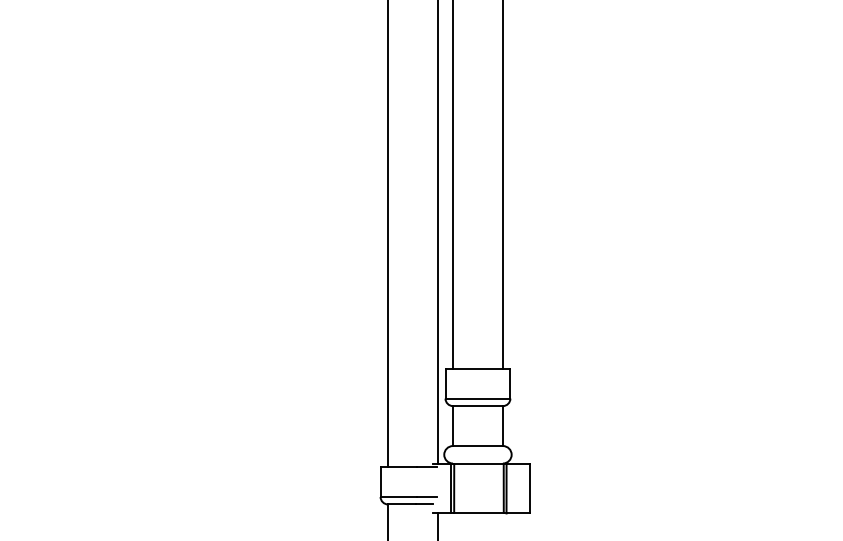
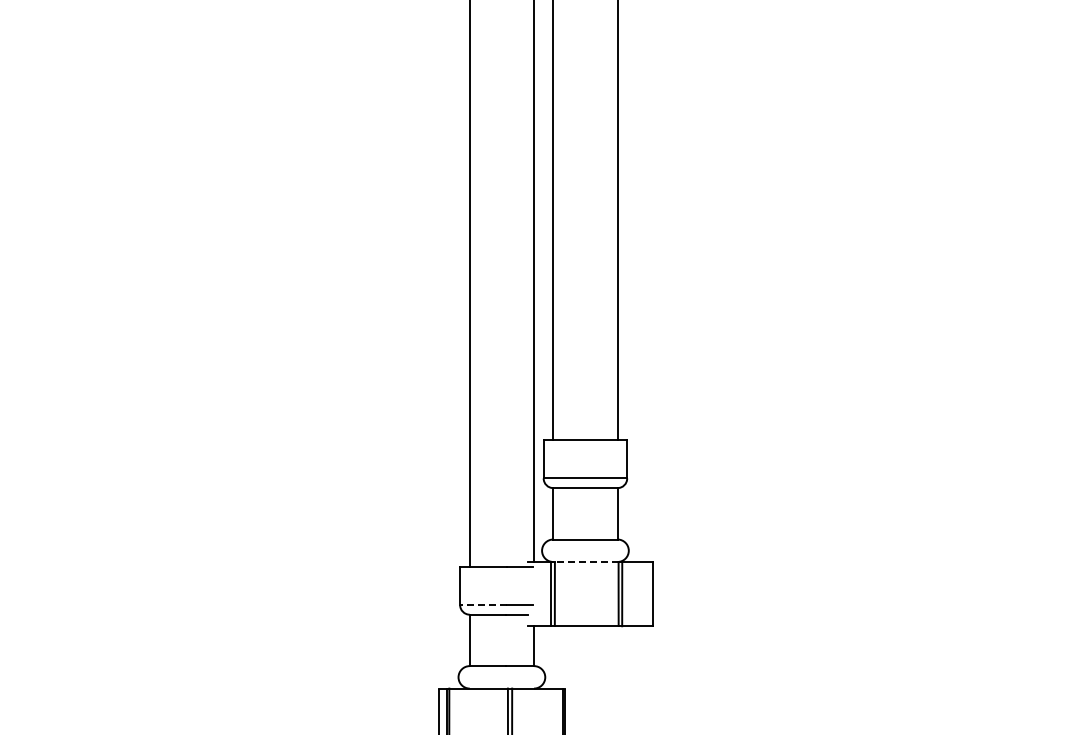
line: (478, 463) -> (586, 562), solid -> dashed
line: (398, 497) -> (483, 605), solid -> dashed

